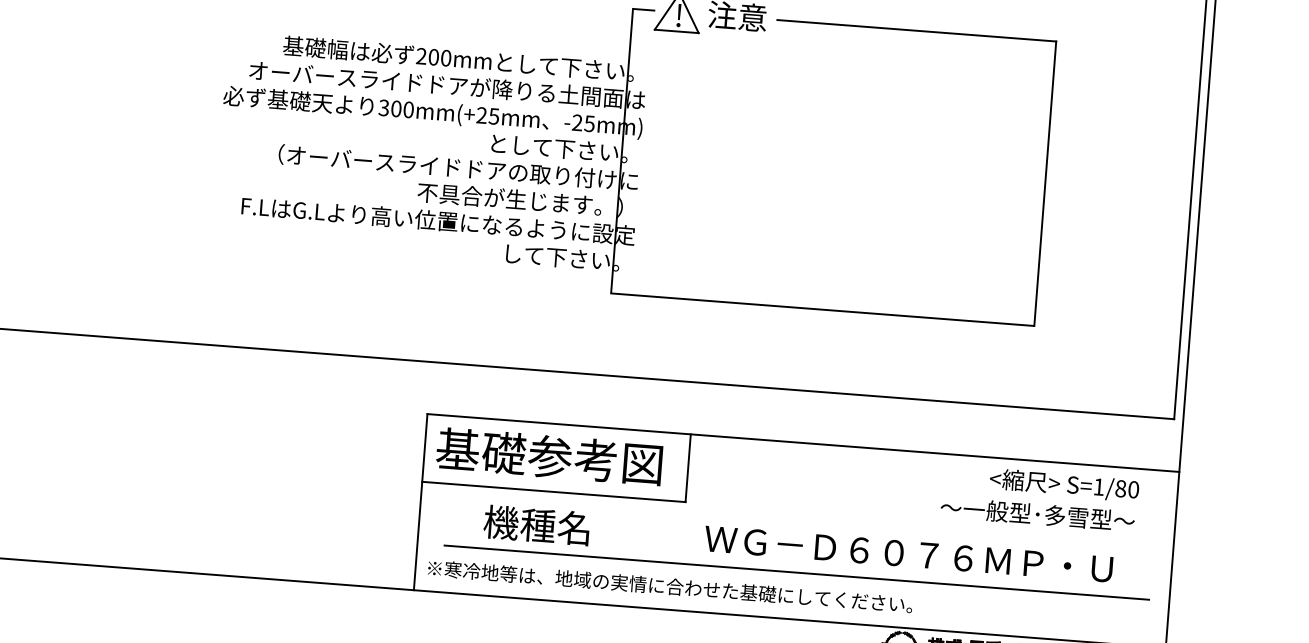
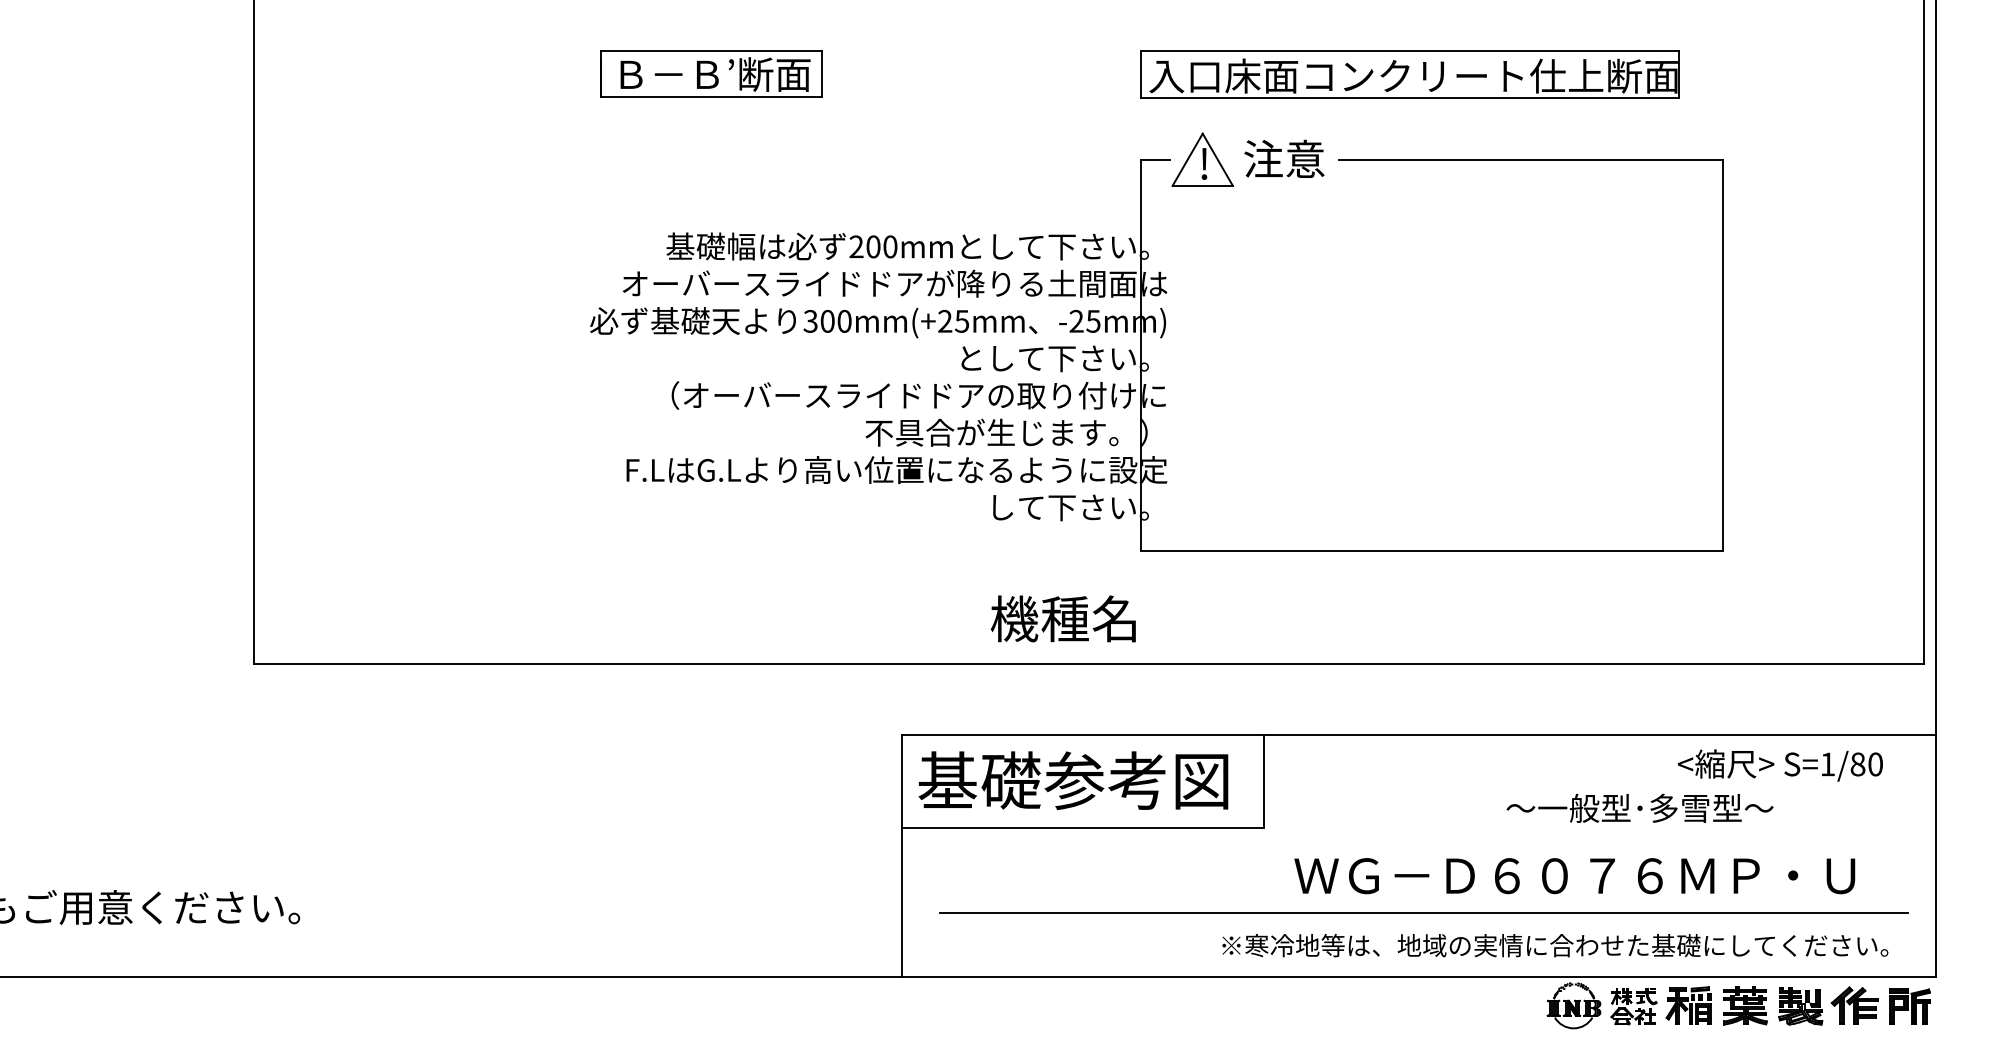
text: (1037, 513) -> (1639, 807), moved
text: (536, 525) -> (1062, 618), moved
text: (670, 586) -> (1555, 945), moved

